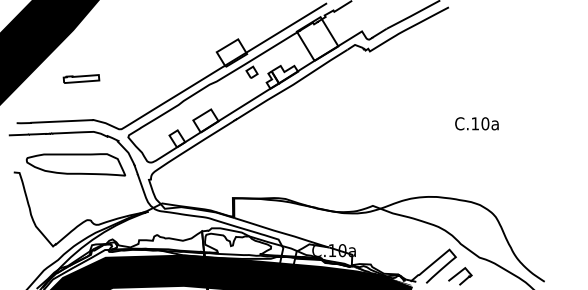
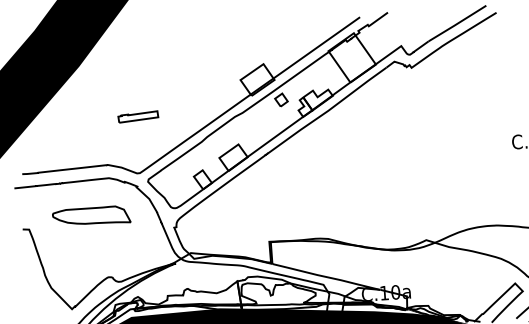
part: (81, 78) -> (138, 116), moved
part: (75, 164) -> (91, 216), size x0.7

